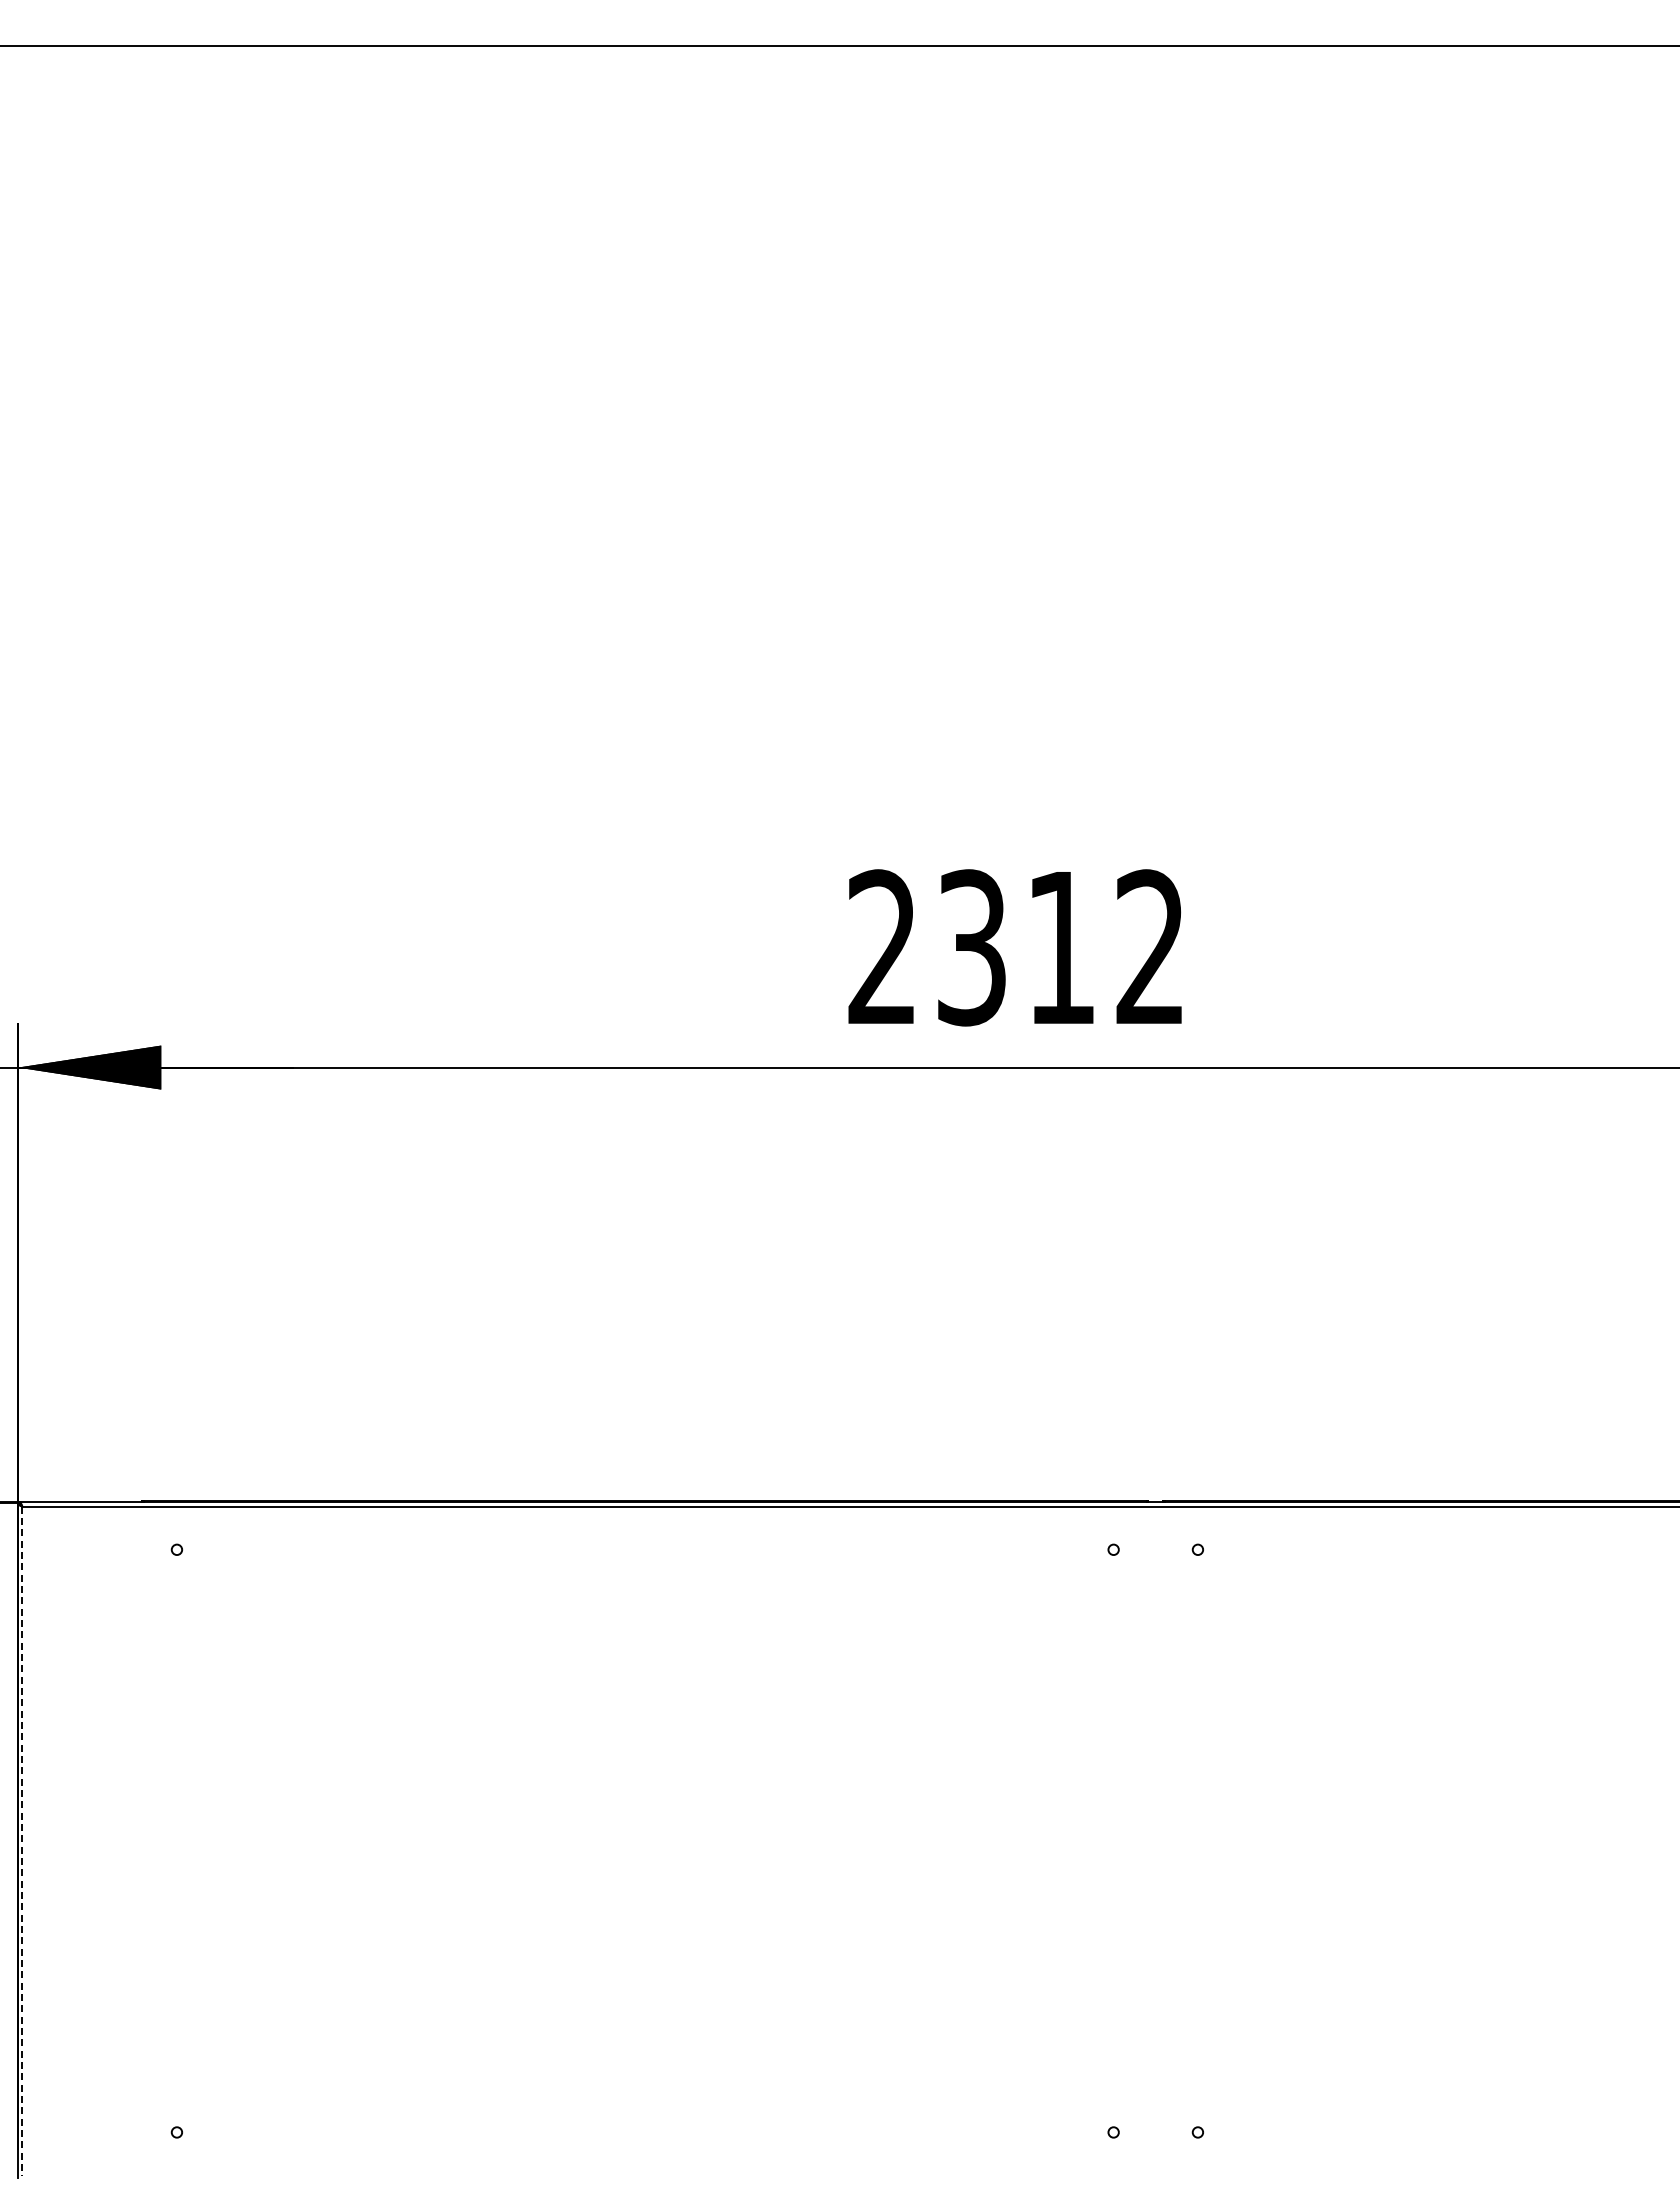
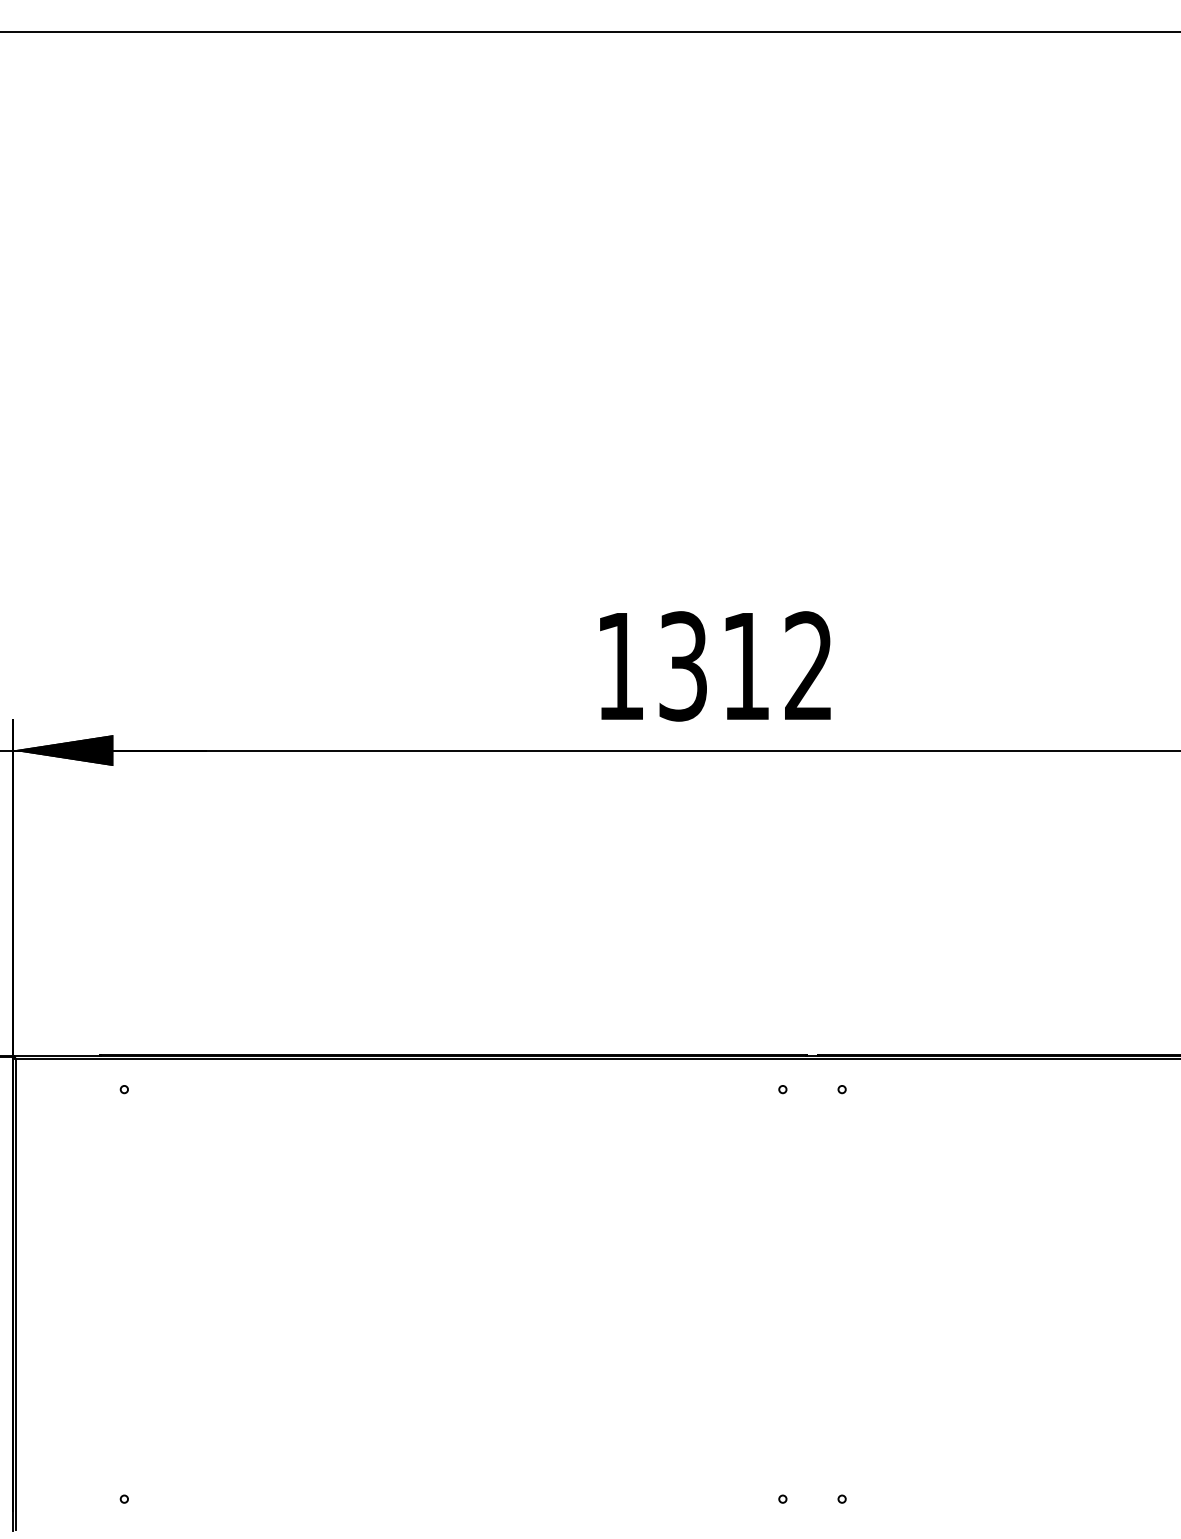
text: (881, 946) -> (619, 665), 2312 -> 1312
line: (22, 1841) -> (15, 1294), dashed -> solid

